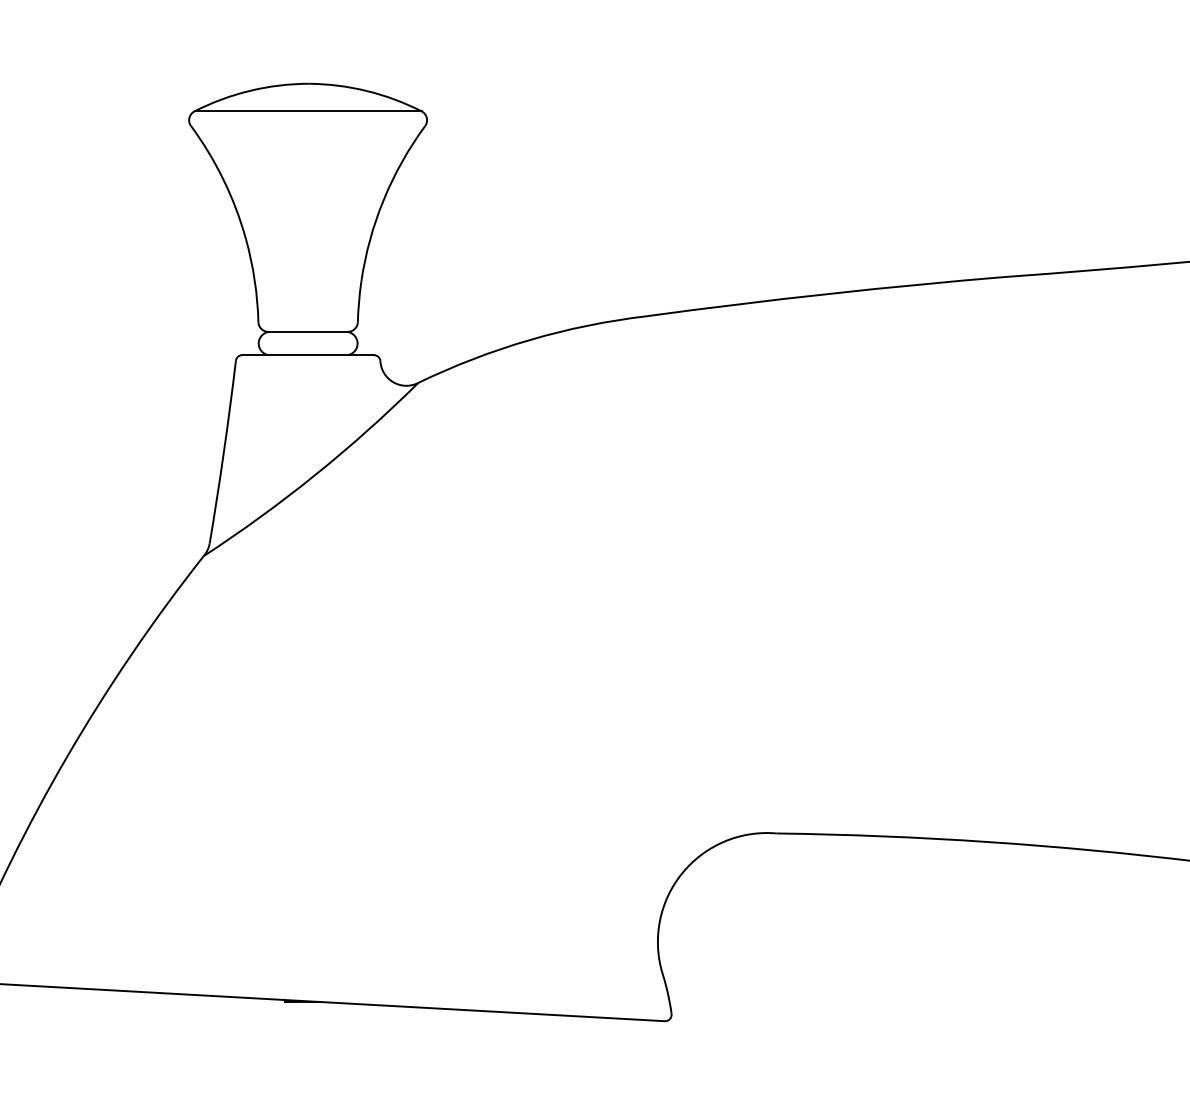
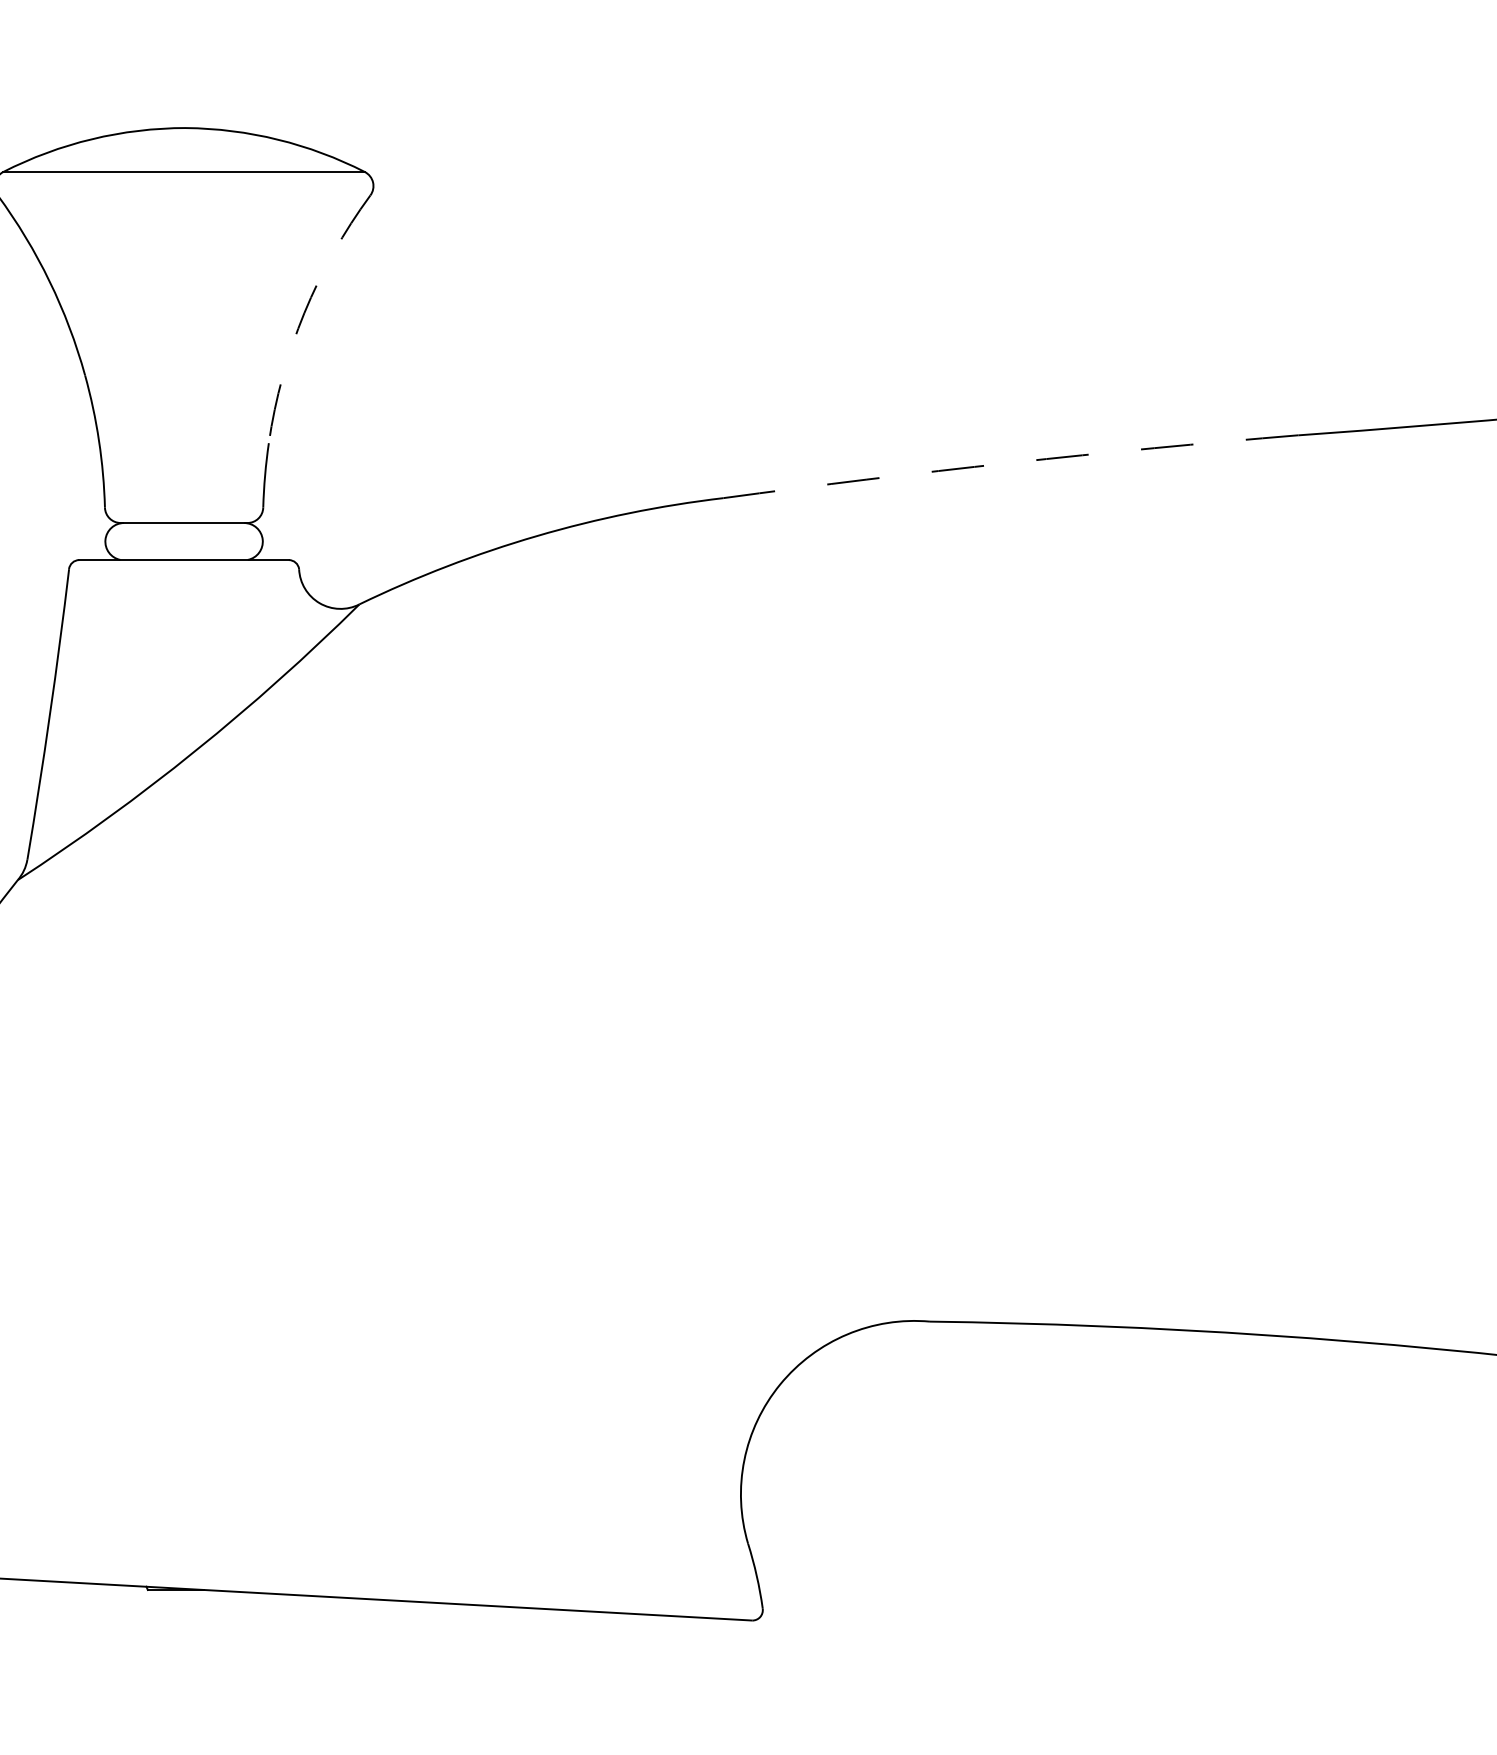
arc: (383, 199) -> (304, 312), solid -> dashed
arc: (827, 294) -> (1010, 463), solid -> dashed

